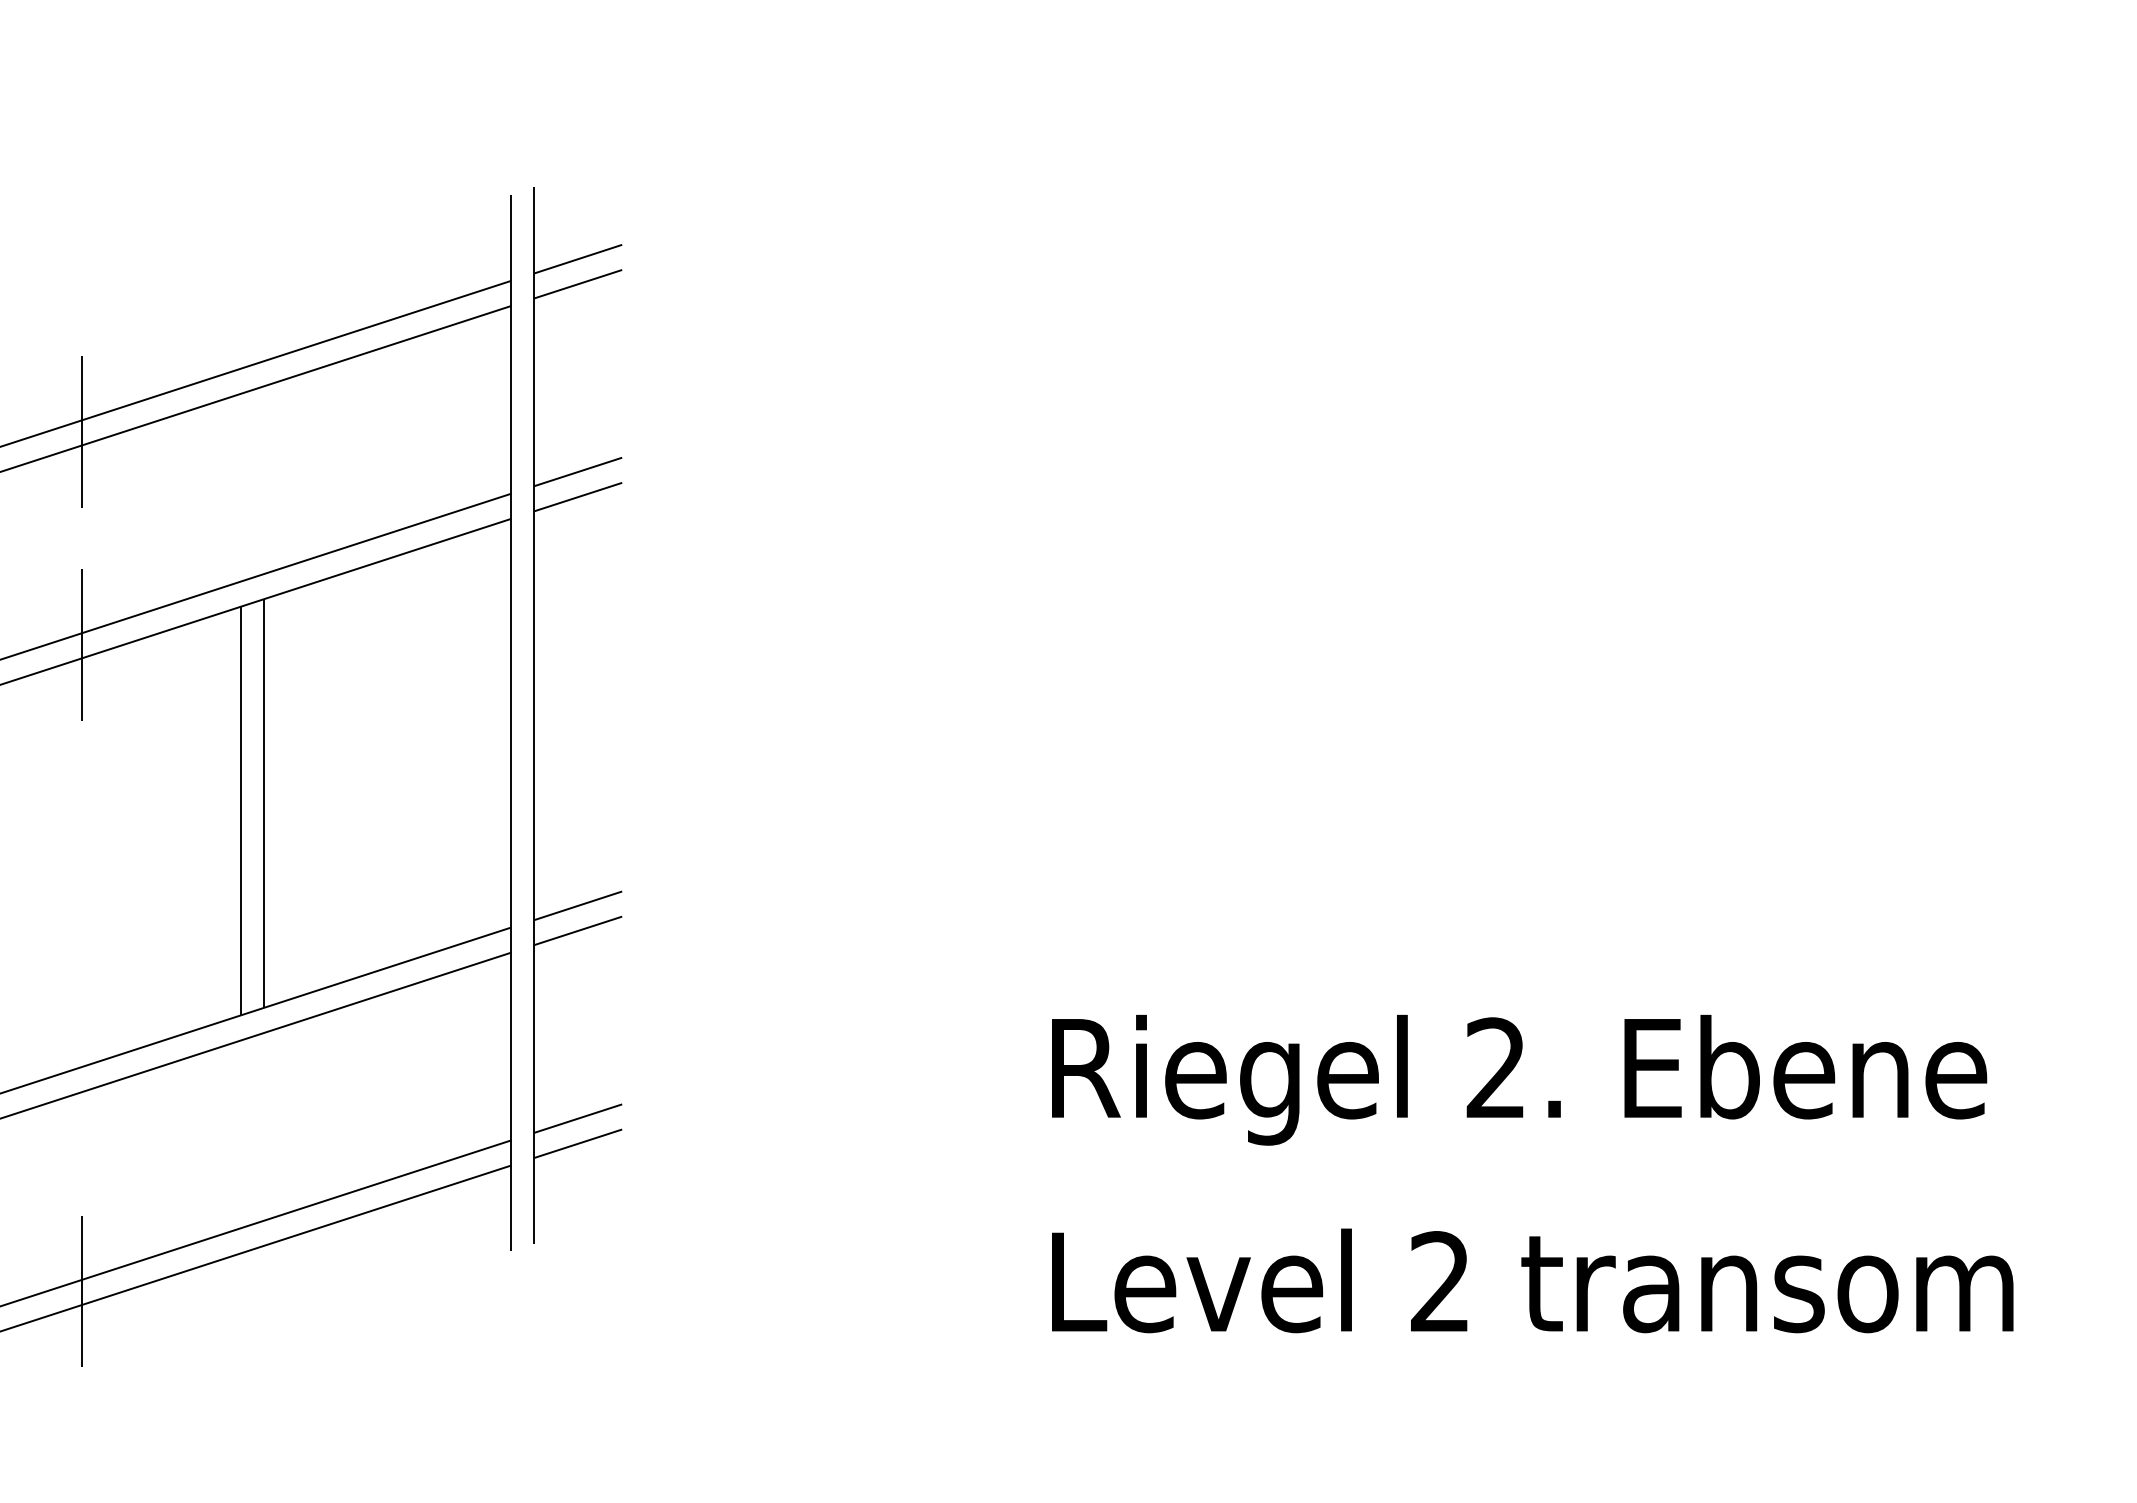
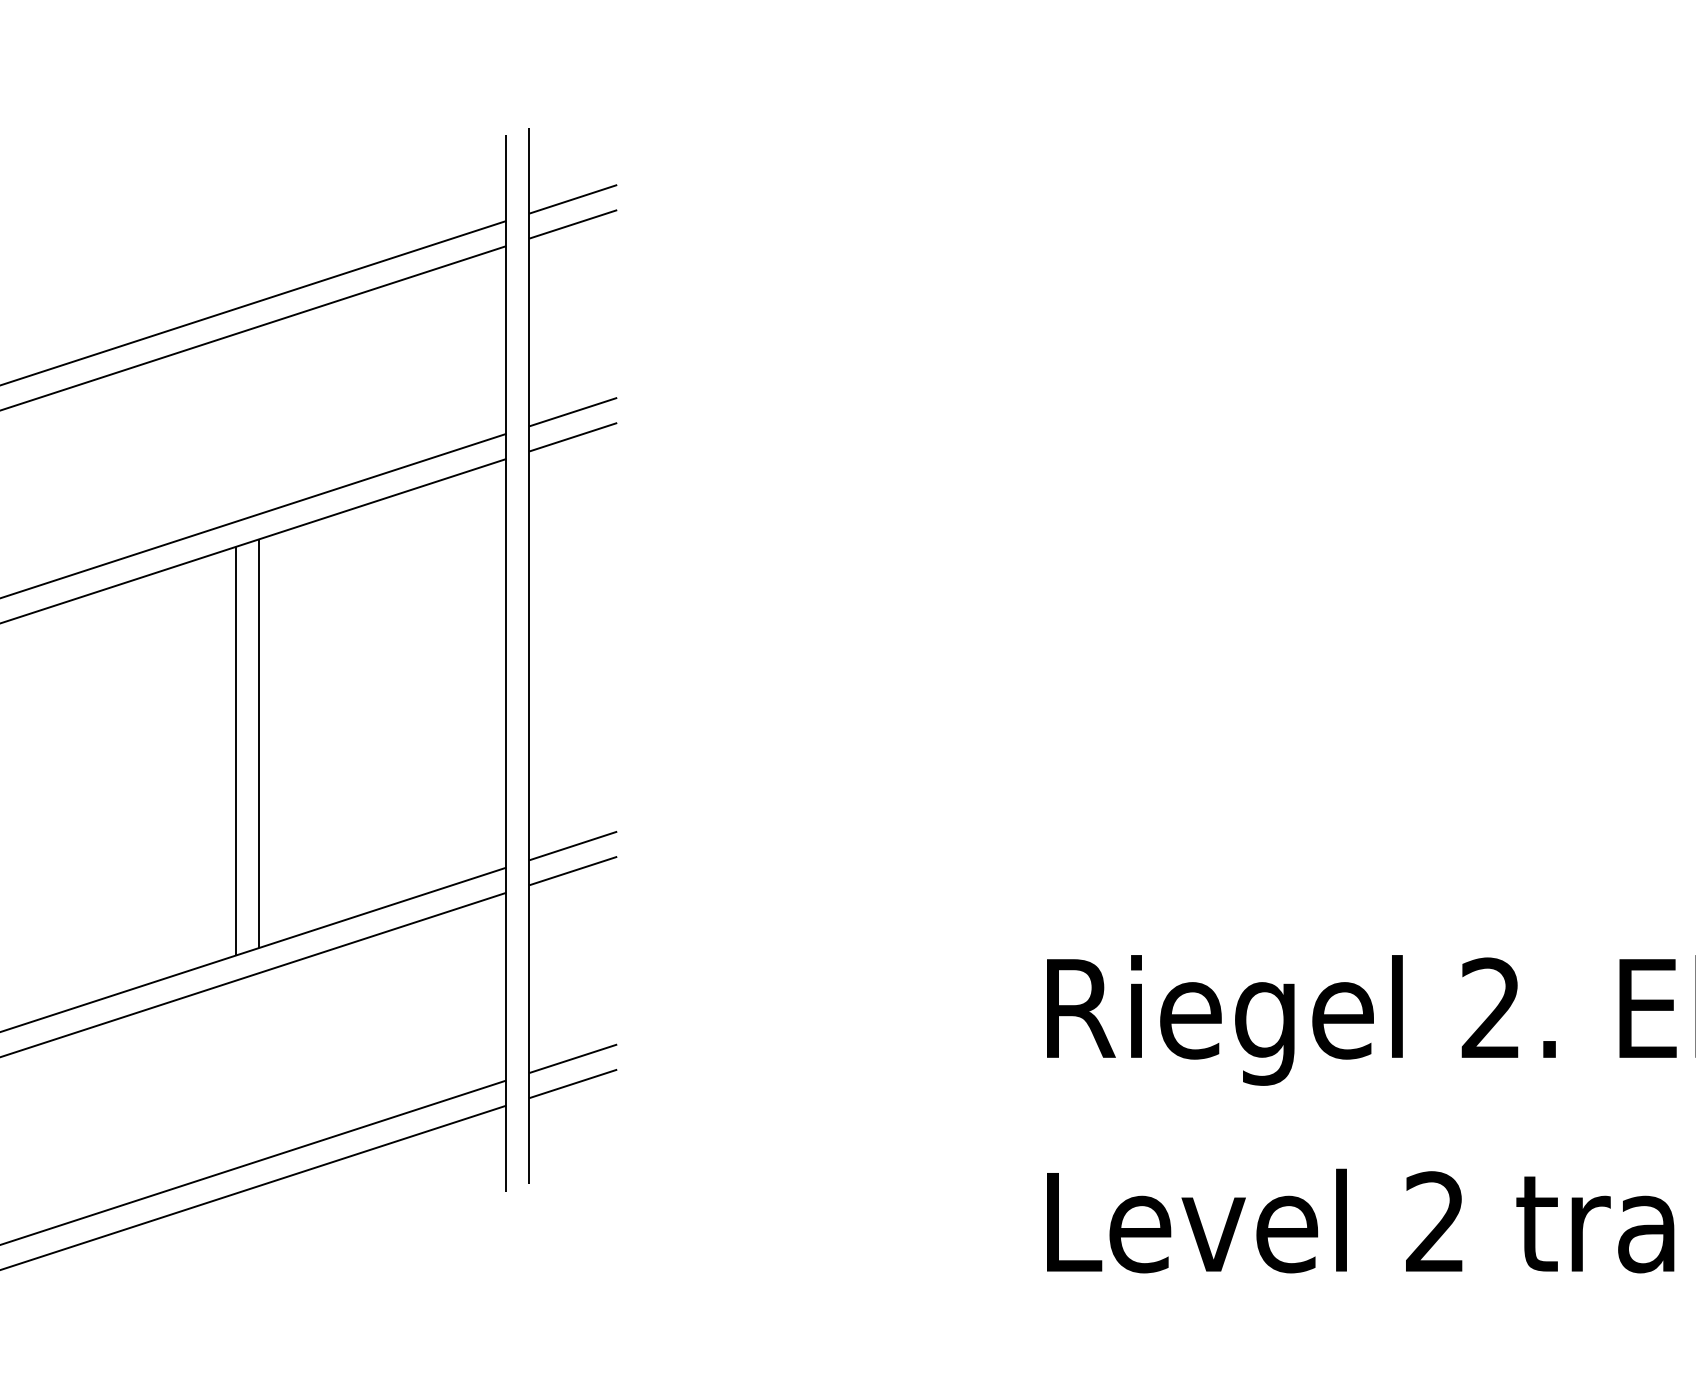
line: (82, 431) -> (77, 371), removed
line: (82, 644) -> (77, 584), removed
line: (82, 1291) -> (77, 1231), removed

